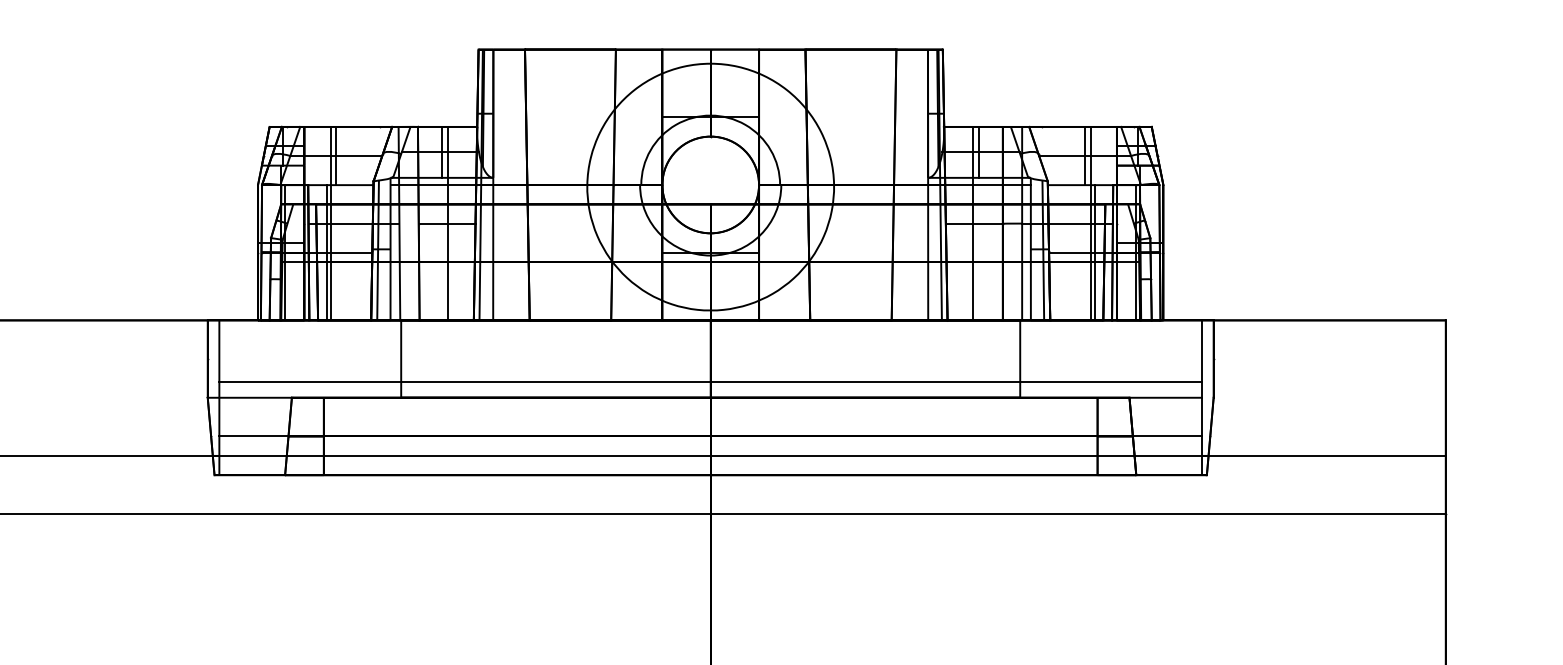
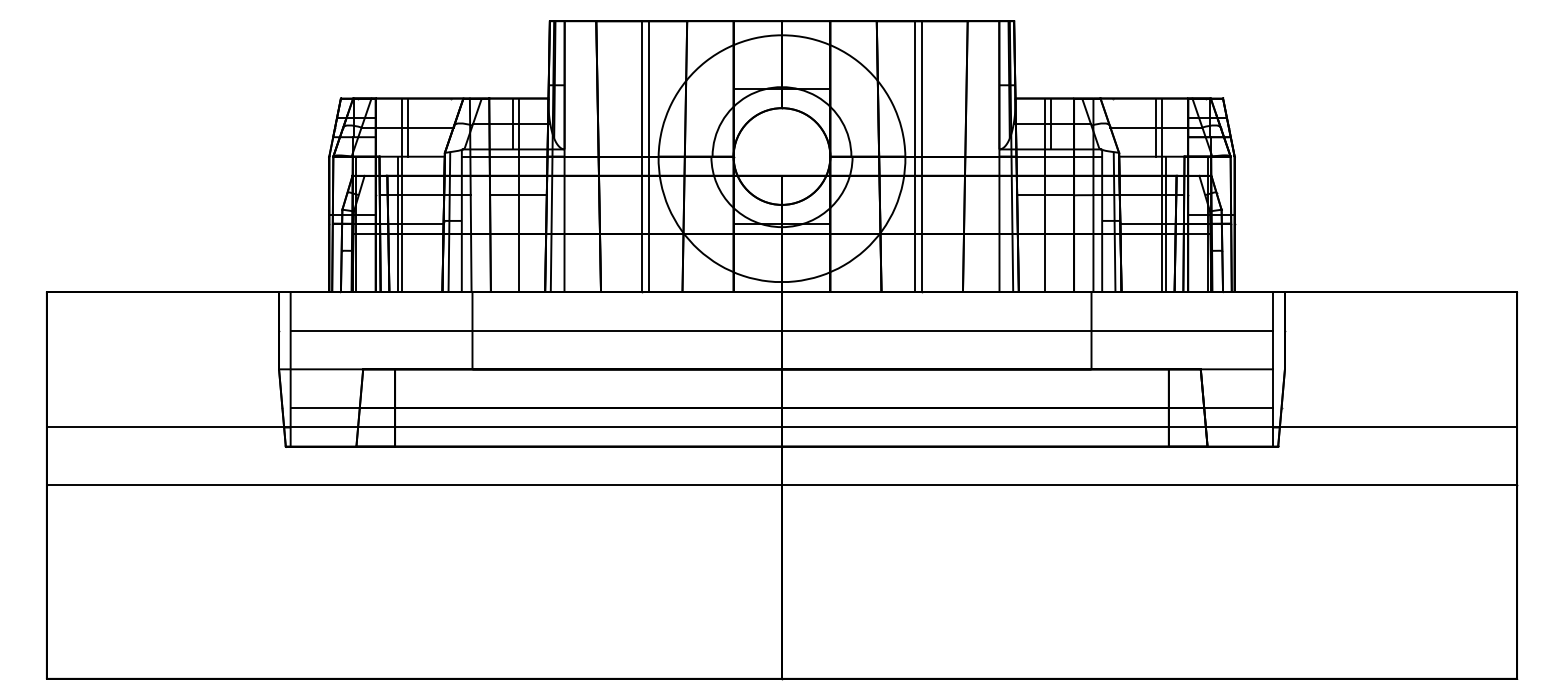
line: (570, 184) -> (641, 156), added
line: (578, 184) -> (649, 156), added
line: (843, 184) -> (914, 156), added
line: (851, 184) -> (922, 156), added
line: (710, 381) -> (781, 330), moved

